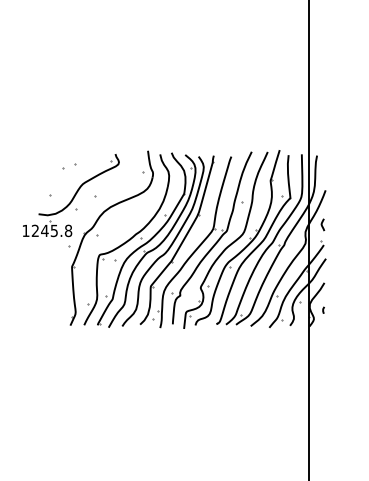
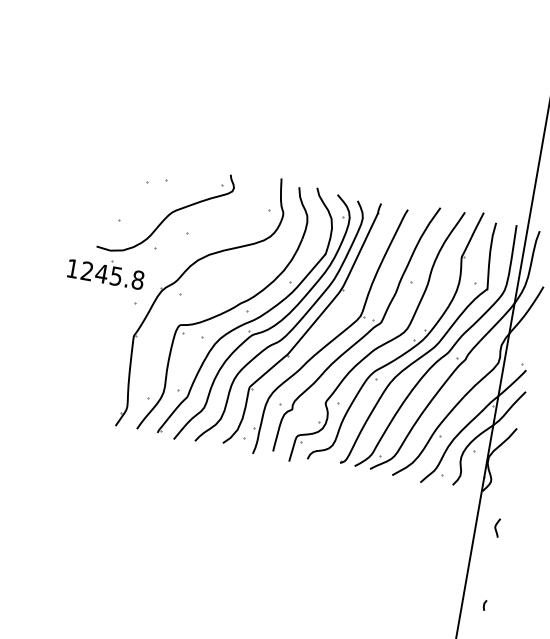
curve: (322, 224) -> (496, 527), moved
line: (323, 309) -> (484, 604), moved

